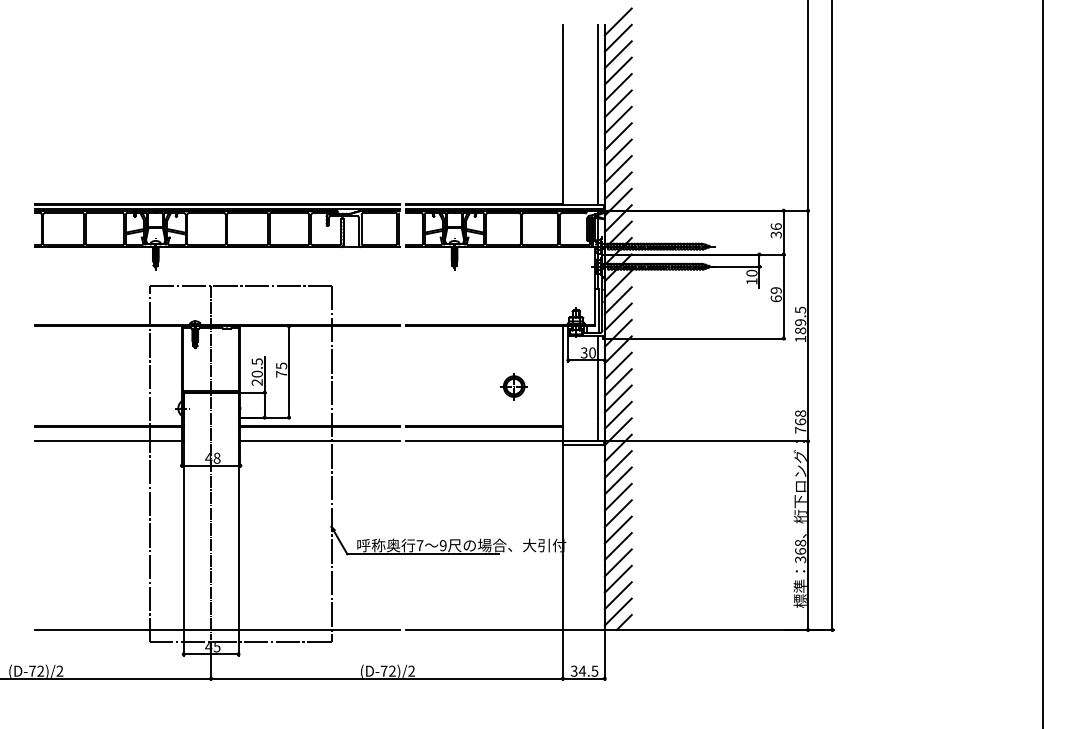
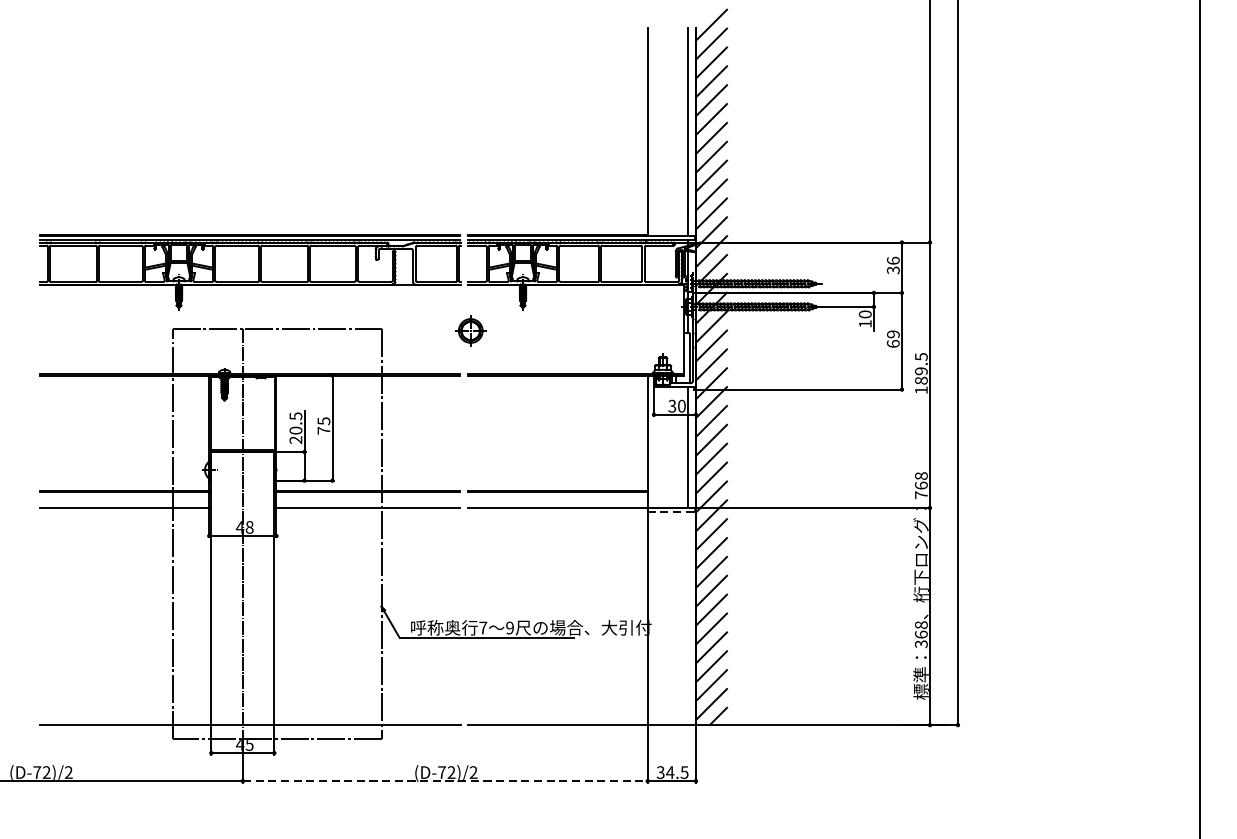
part: (513, 386) -> (470, 330), moved
line: (583, 445) -> (671, 512), solid -> dashed
line: (387, 678) -> (445, 780), solid -> dashed

